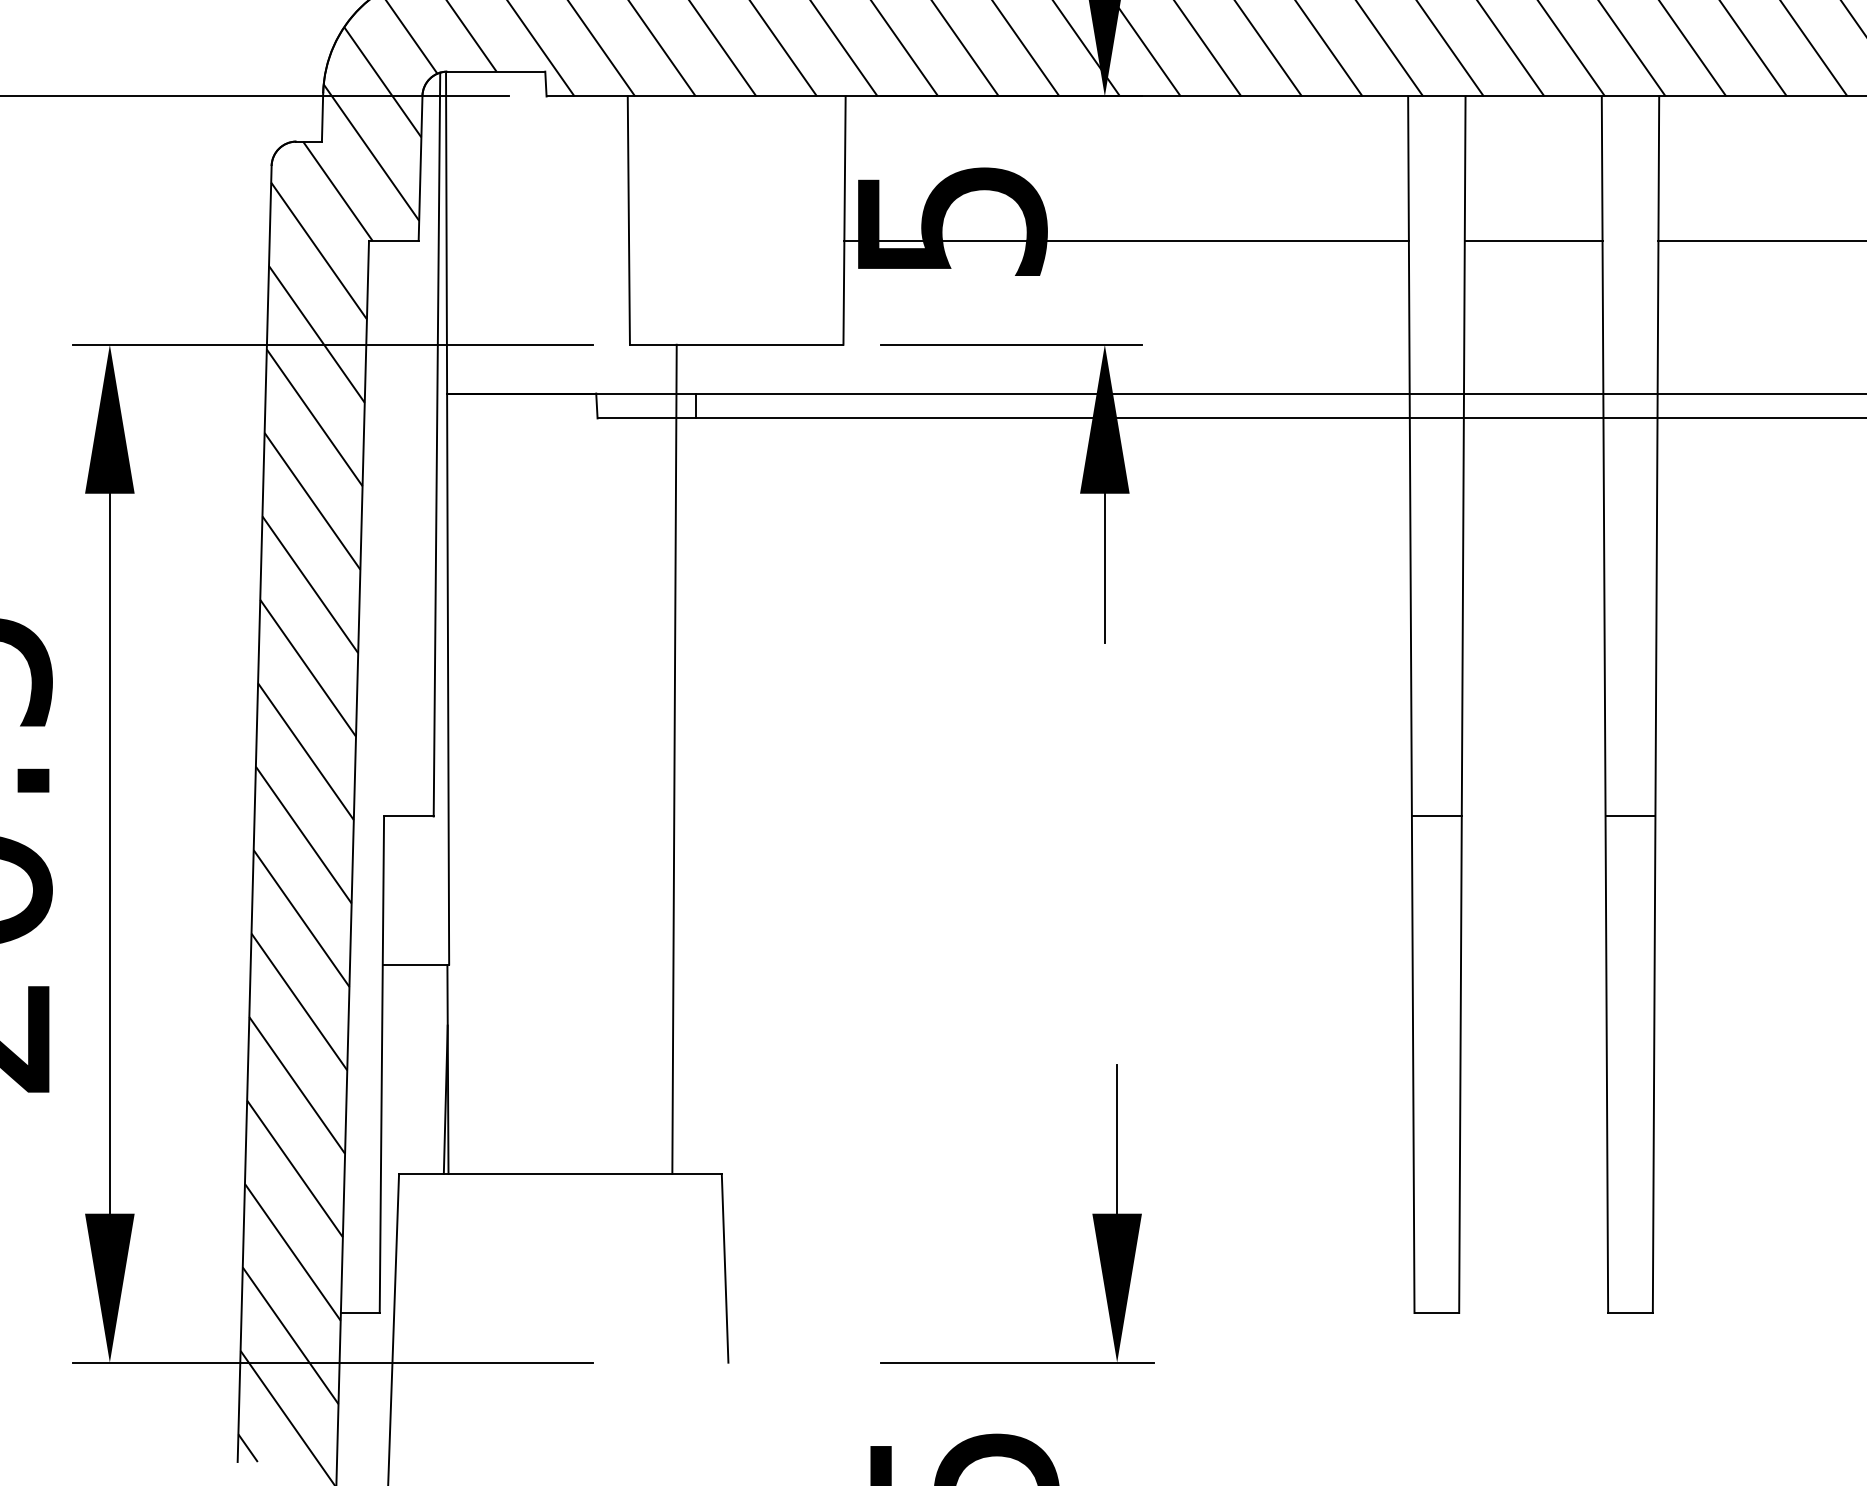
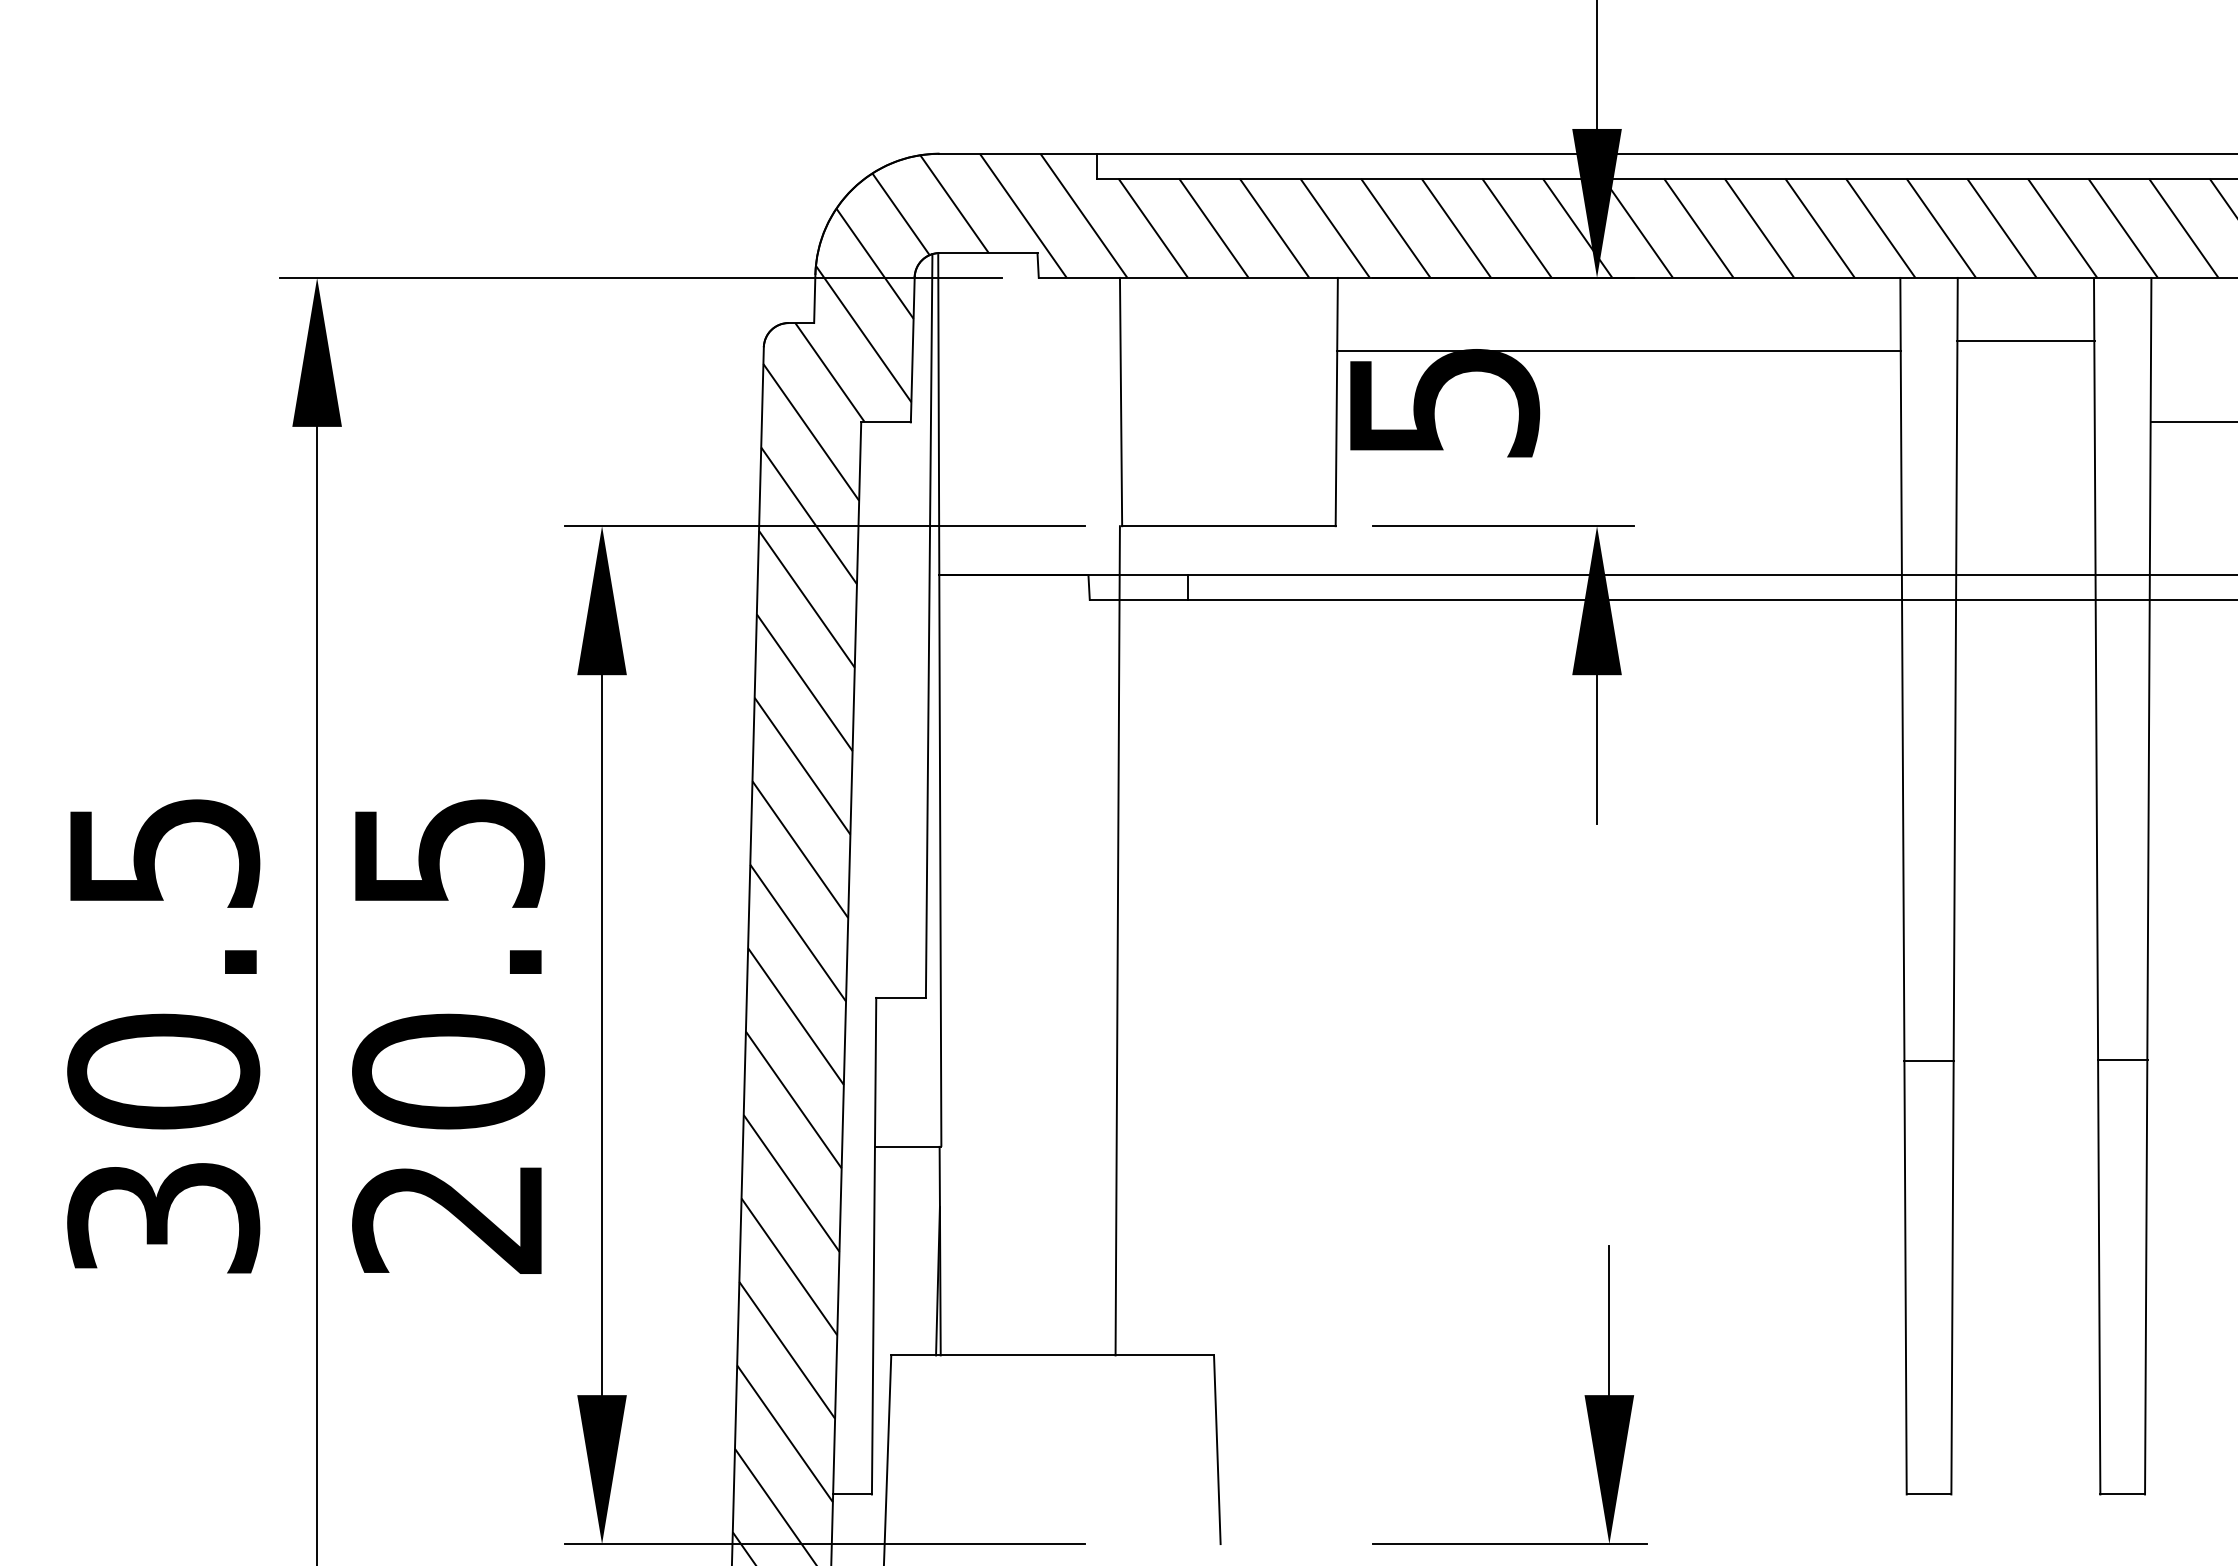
line: (1126, 241) -> (1618, 351), moved
line: (1533, 241) -> (2025, 341), moved
line: (674, 759) -> (1117, 940), moved
line: (1436, 816) -> (1928, 1060), moved
line: (1630, 816) -> (2122, 1059), moved

